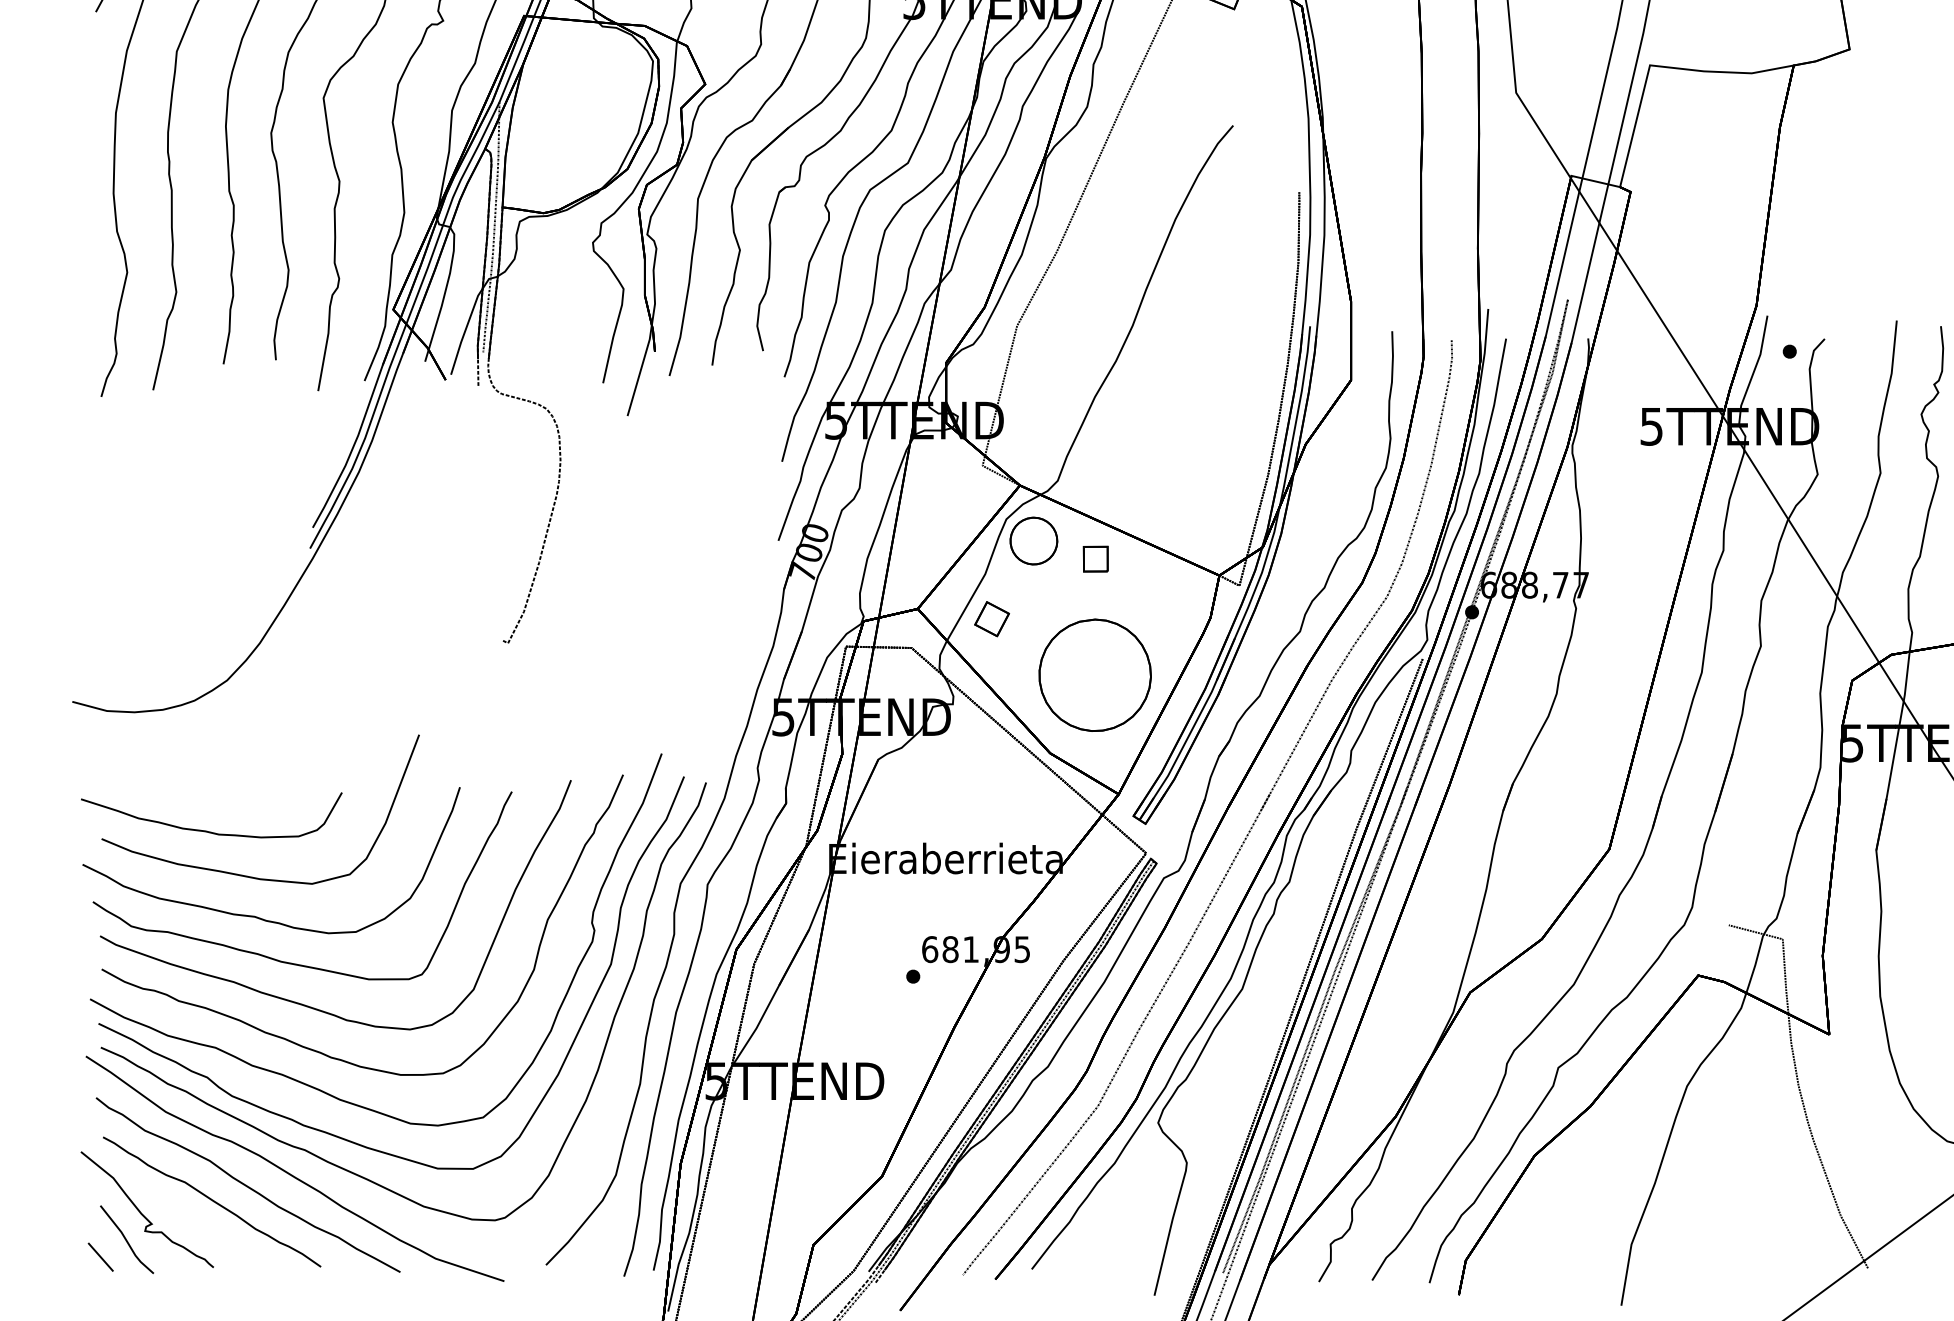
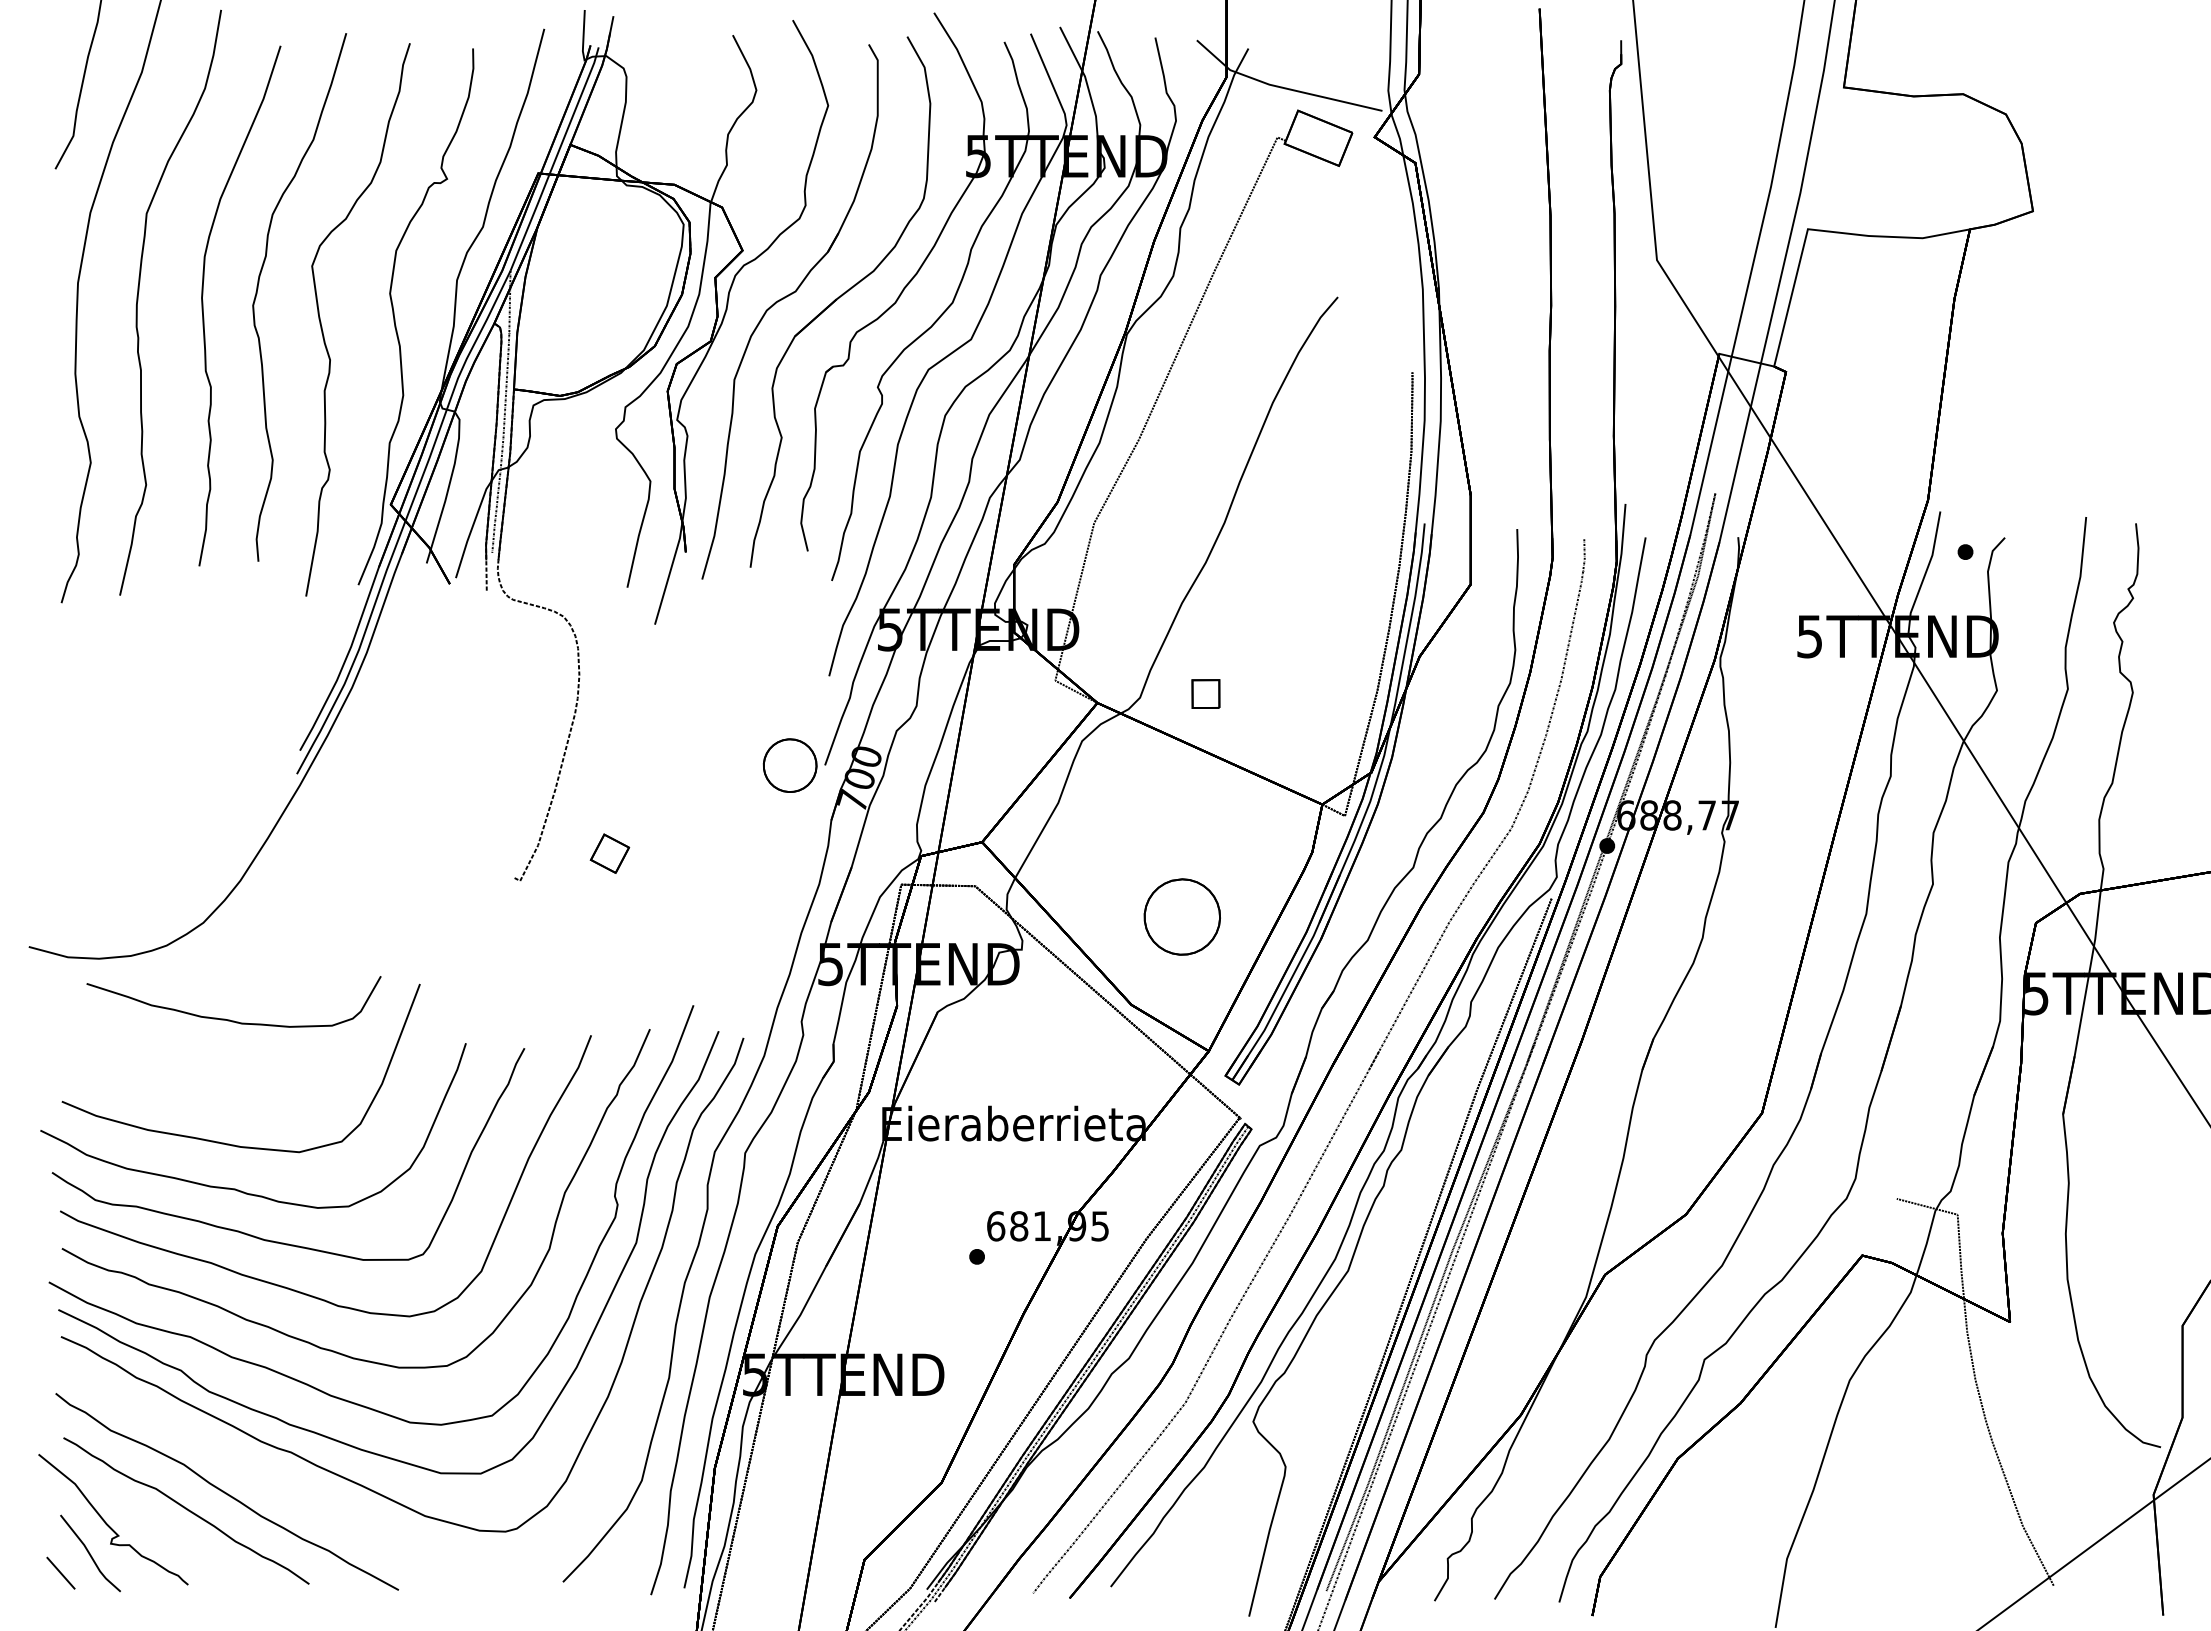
part: (1033, 540) -> (789, 765), moved
part: (1095, 558) -> (1205, 693), moved
part: (991, 618) -> (609, 853), moved
part: (1095, 674) -> (1182, 916), size x0.6
part: (208, 830) -> (230, 1019), moved
curve: (290, 1173) -> (274, 1478), removed

